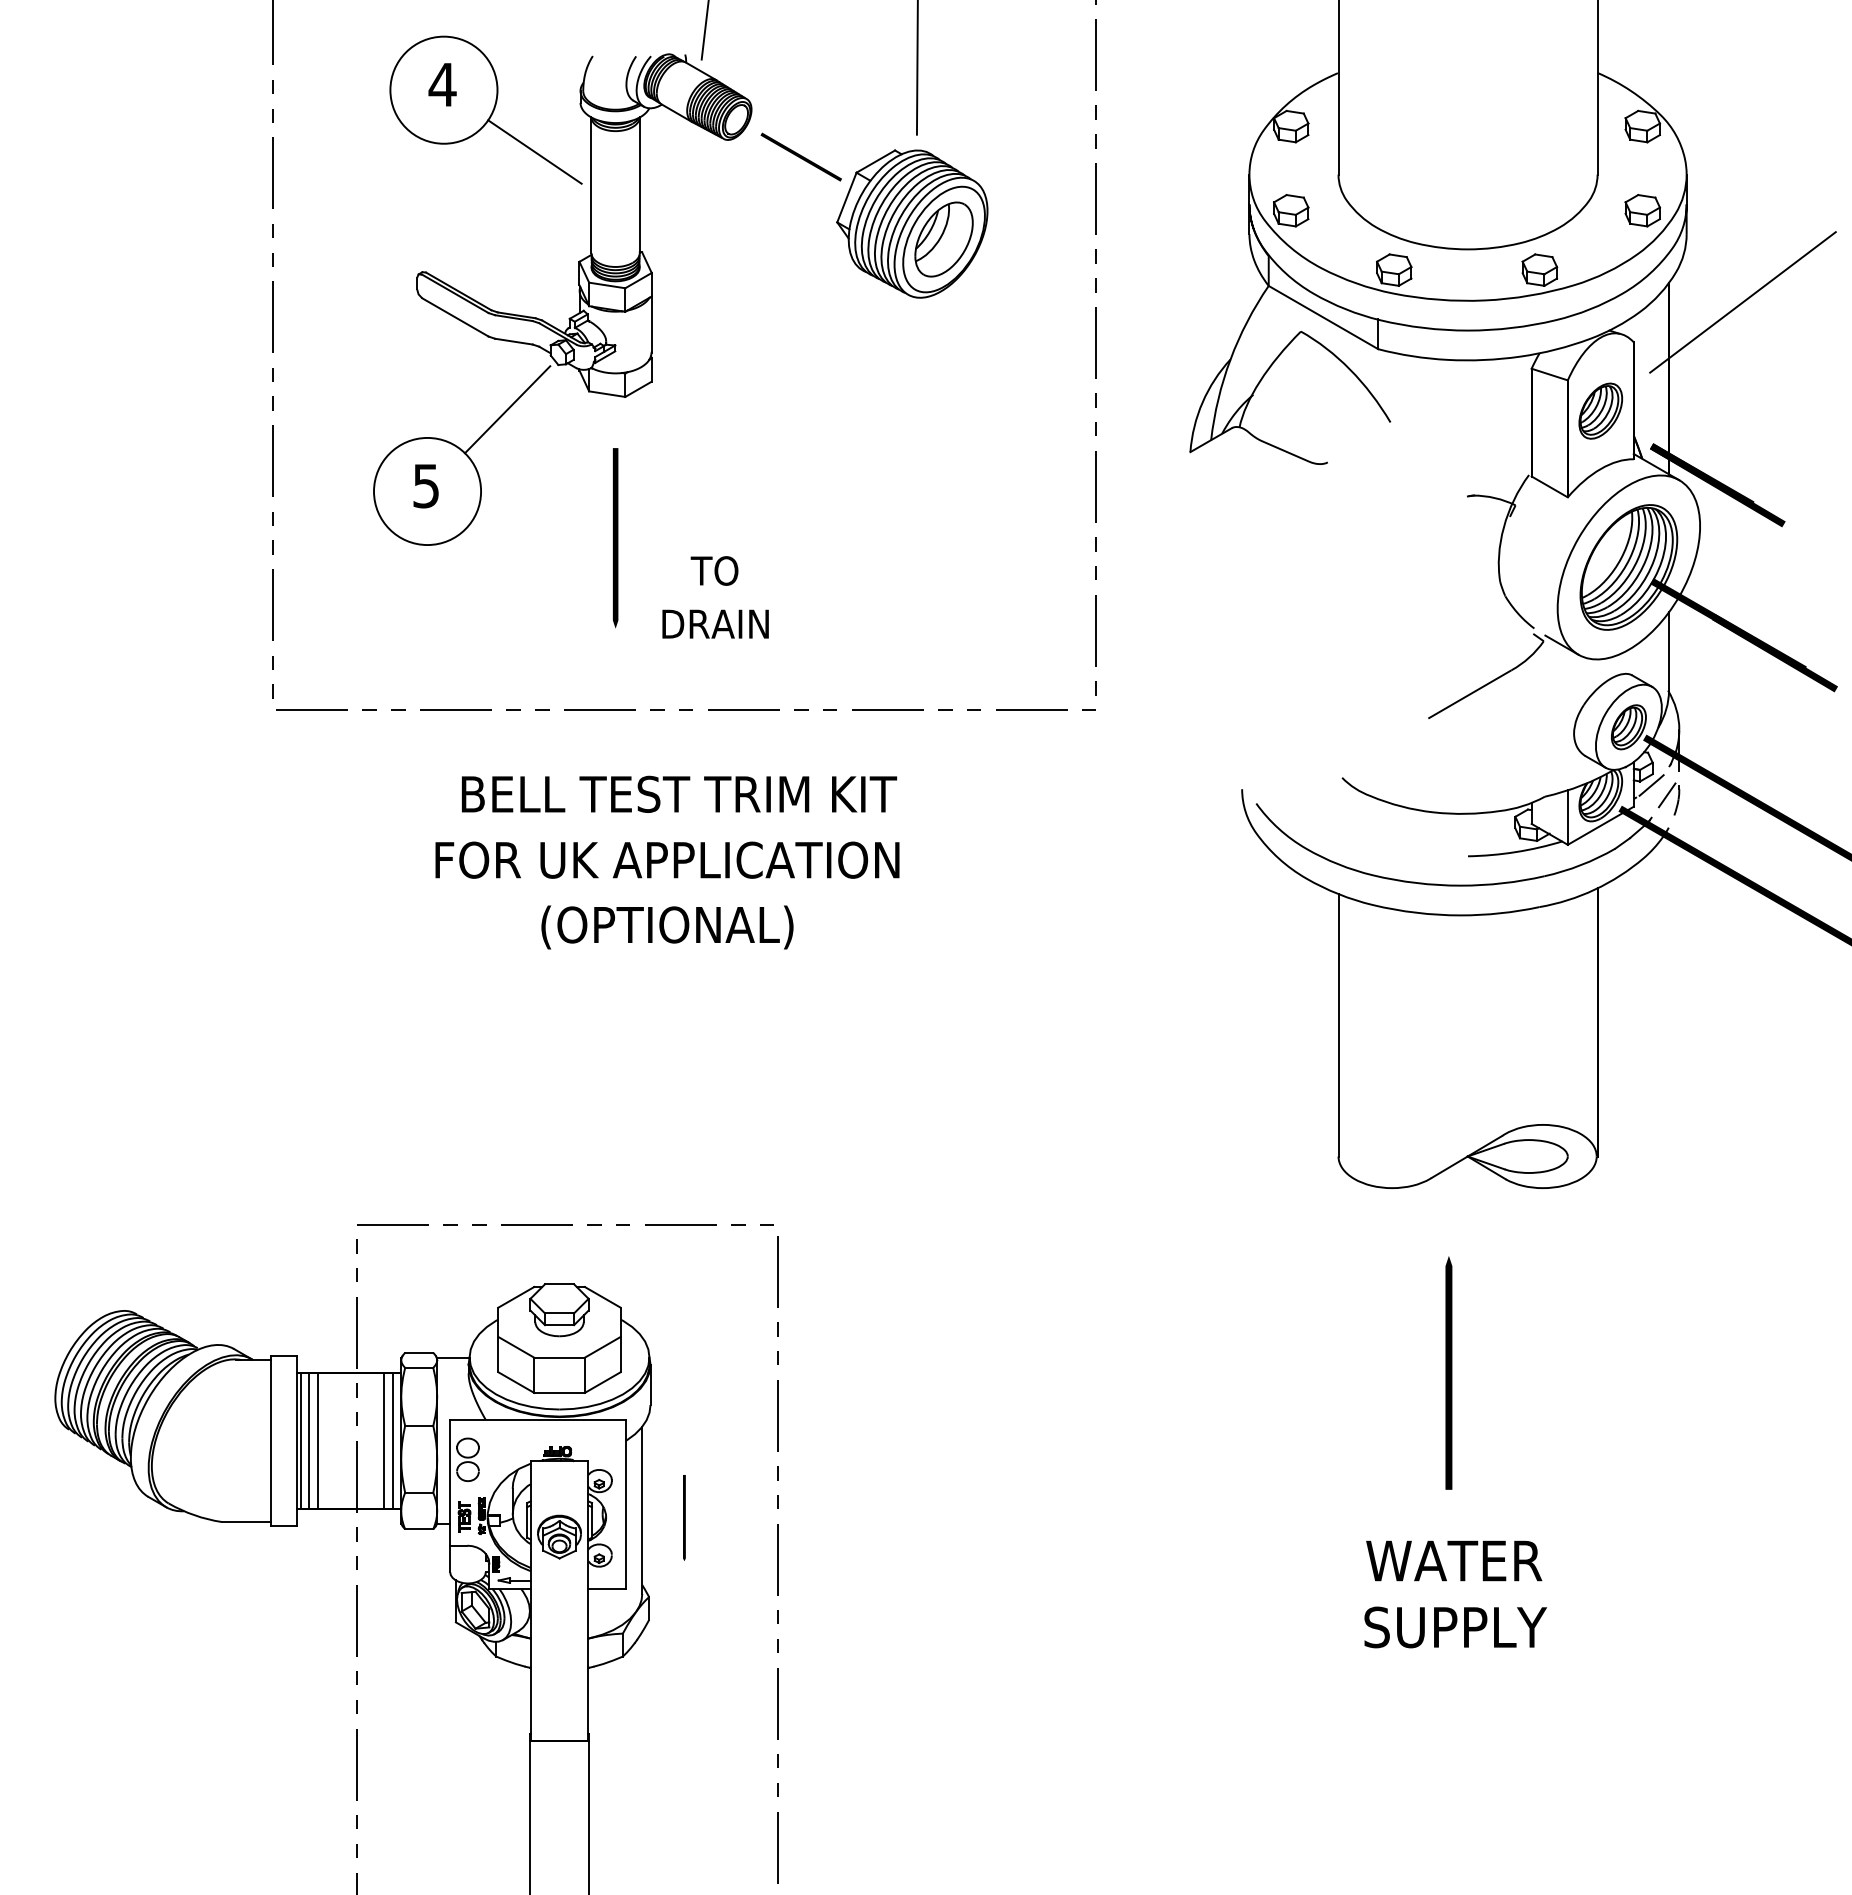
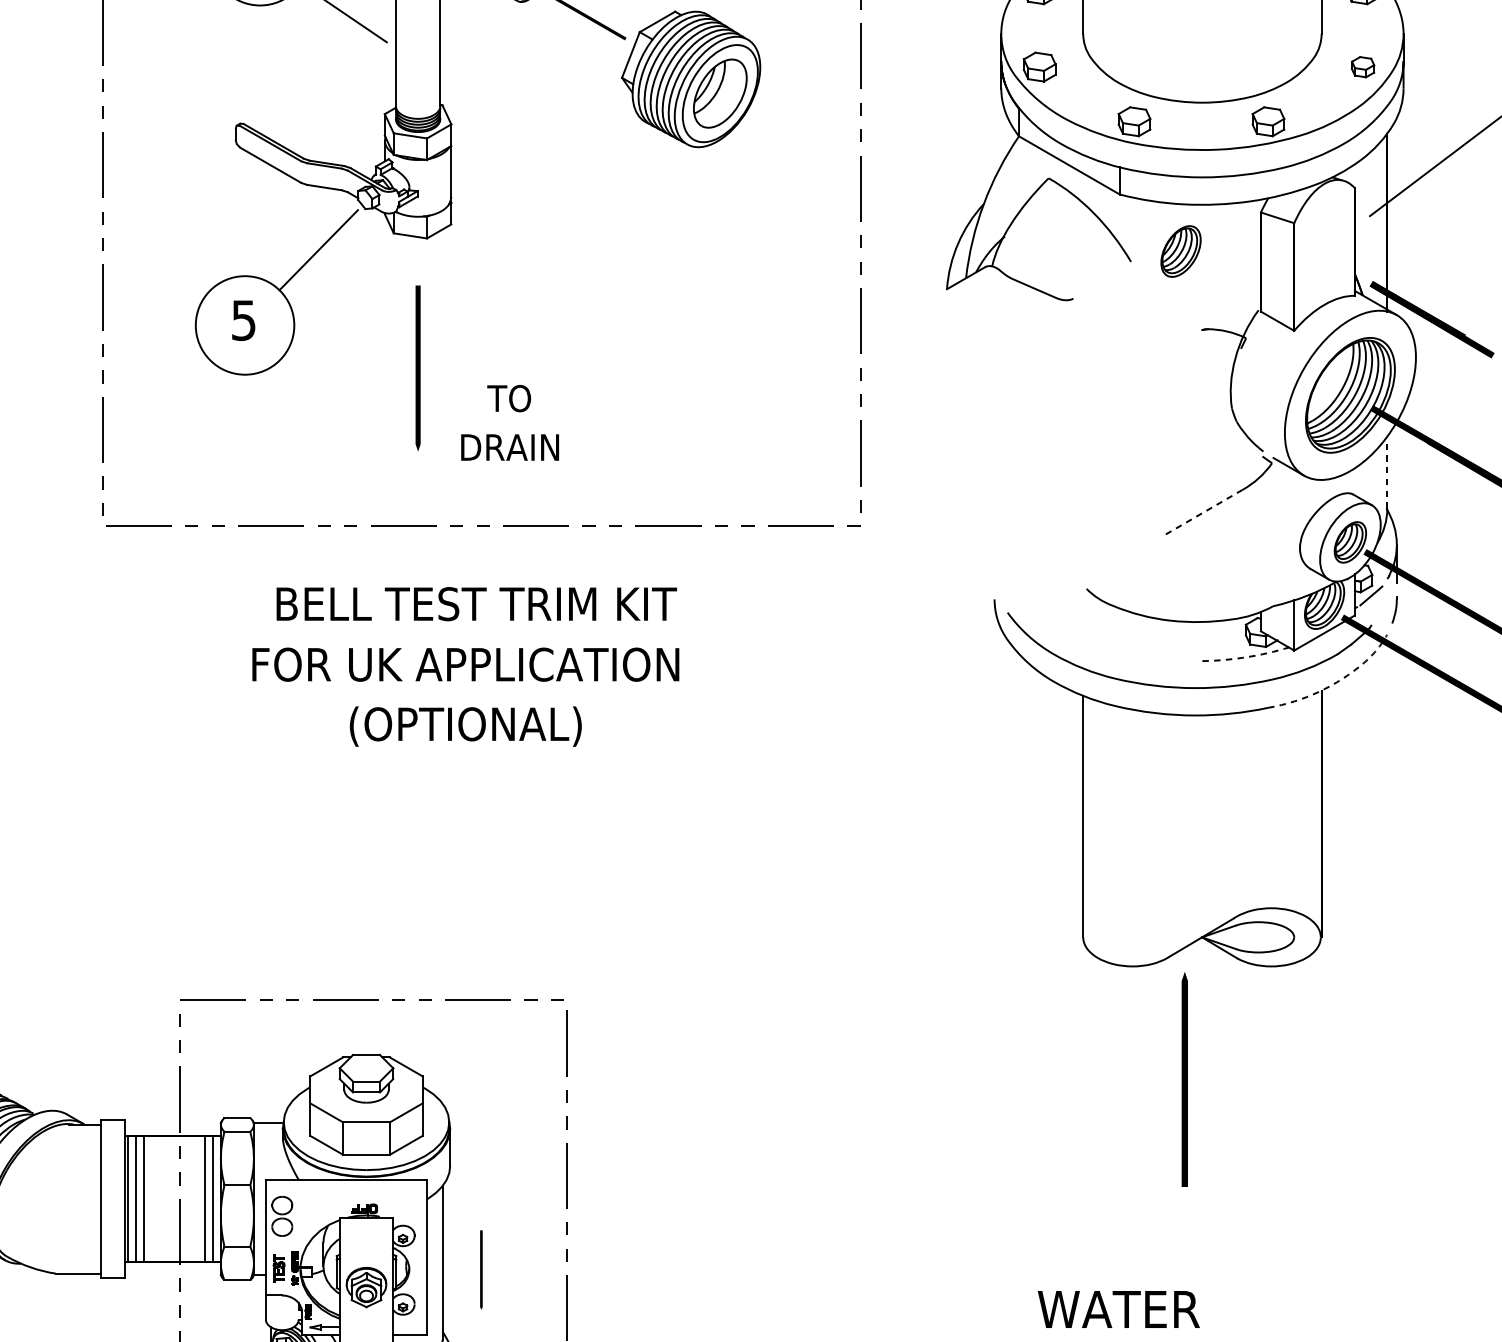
part: (1642, 210) -> (1362, 66), size x0.7
part: (1600, 410) -> (1180, 250), moved
line: (1668, 651) -> (1386, 472), solid -> dashed
line: (1470, 694) -> (1204, 512), solid -> dashed
line: (1666, 795) -> (1385, 605), removed
arc: (1515, 852) -> (1246, 657), solid -> dashed
line: (1616, 878) -> (1339, 681), solid -> dashed
line: (1448, 1372) -> (1184, 1079), moved
text: (1454, 1560) -> (1119, 1309), moved

